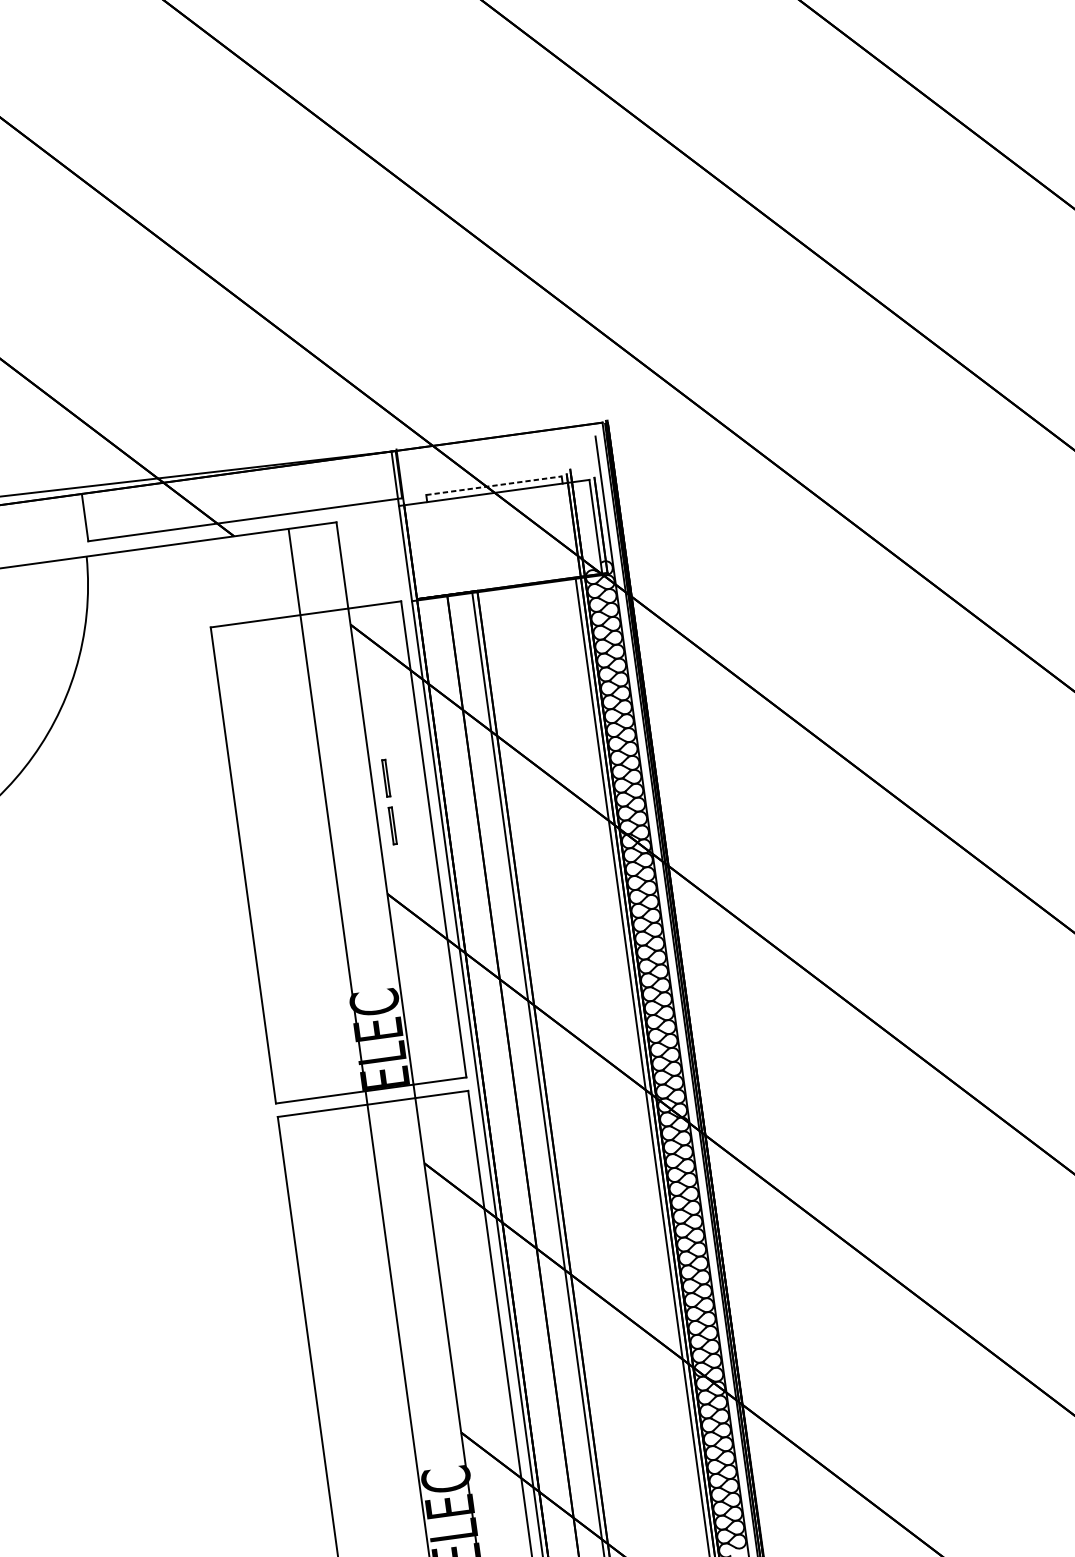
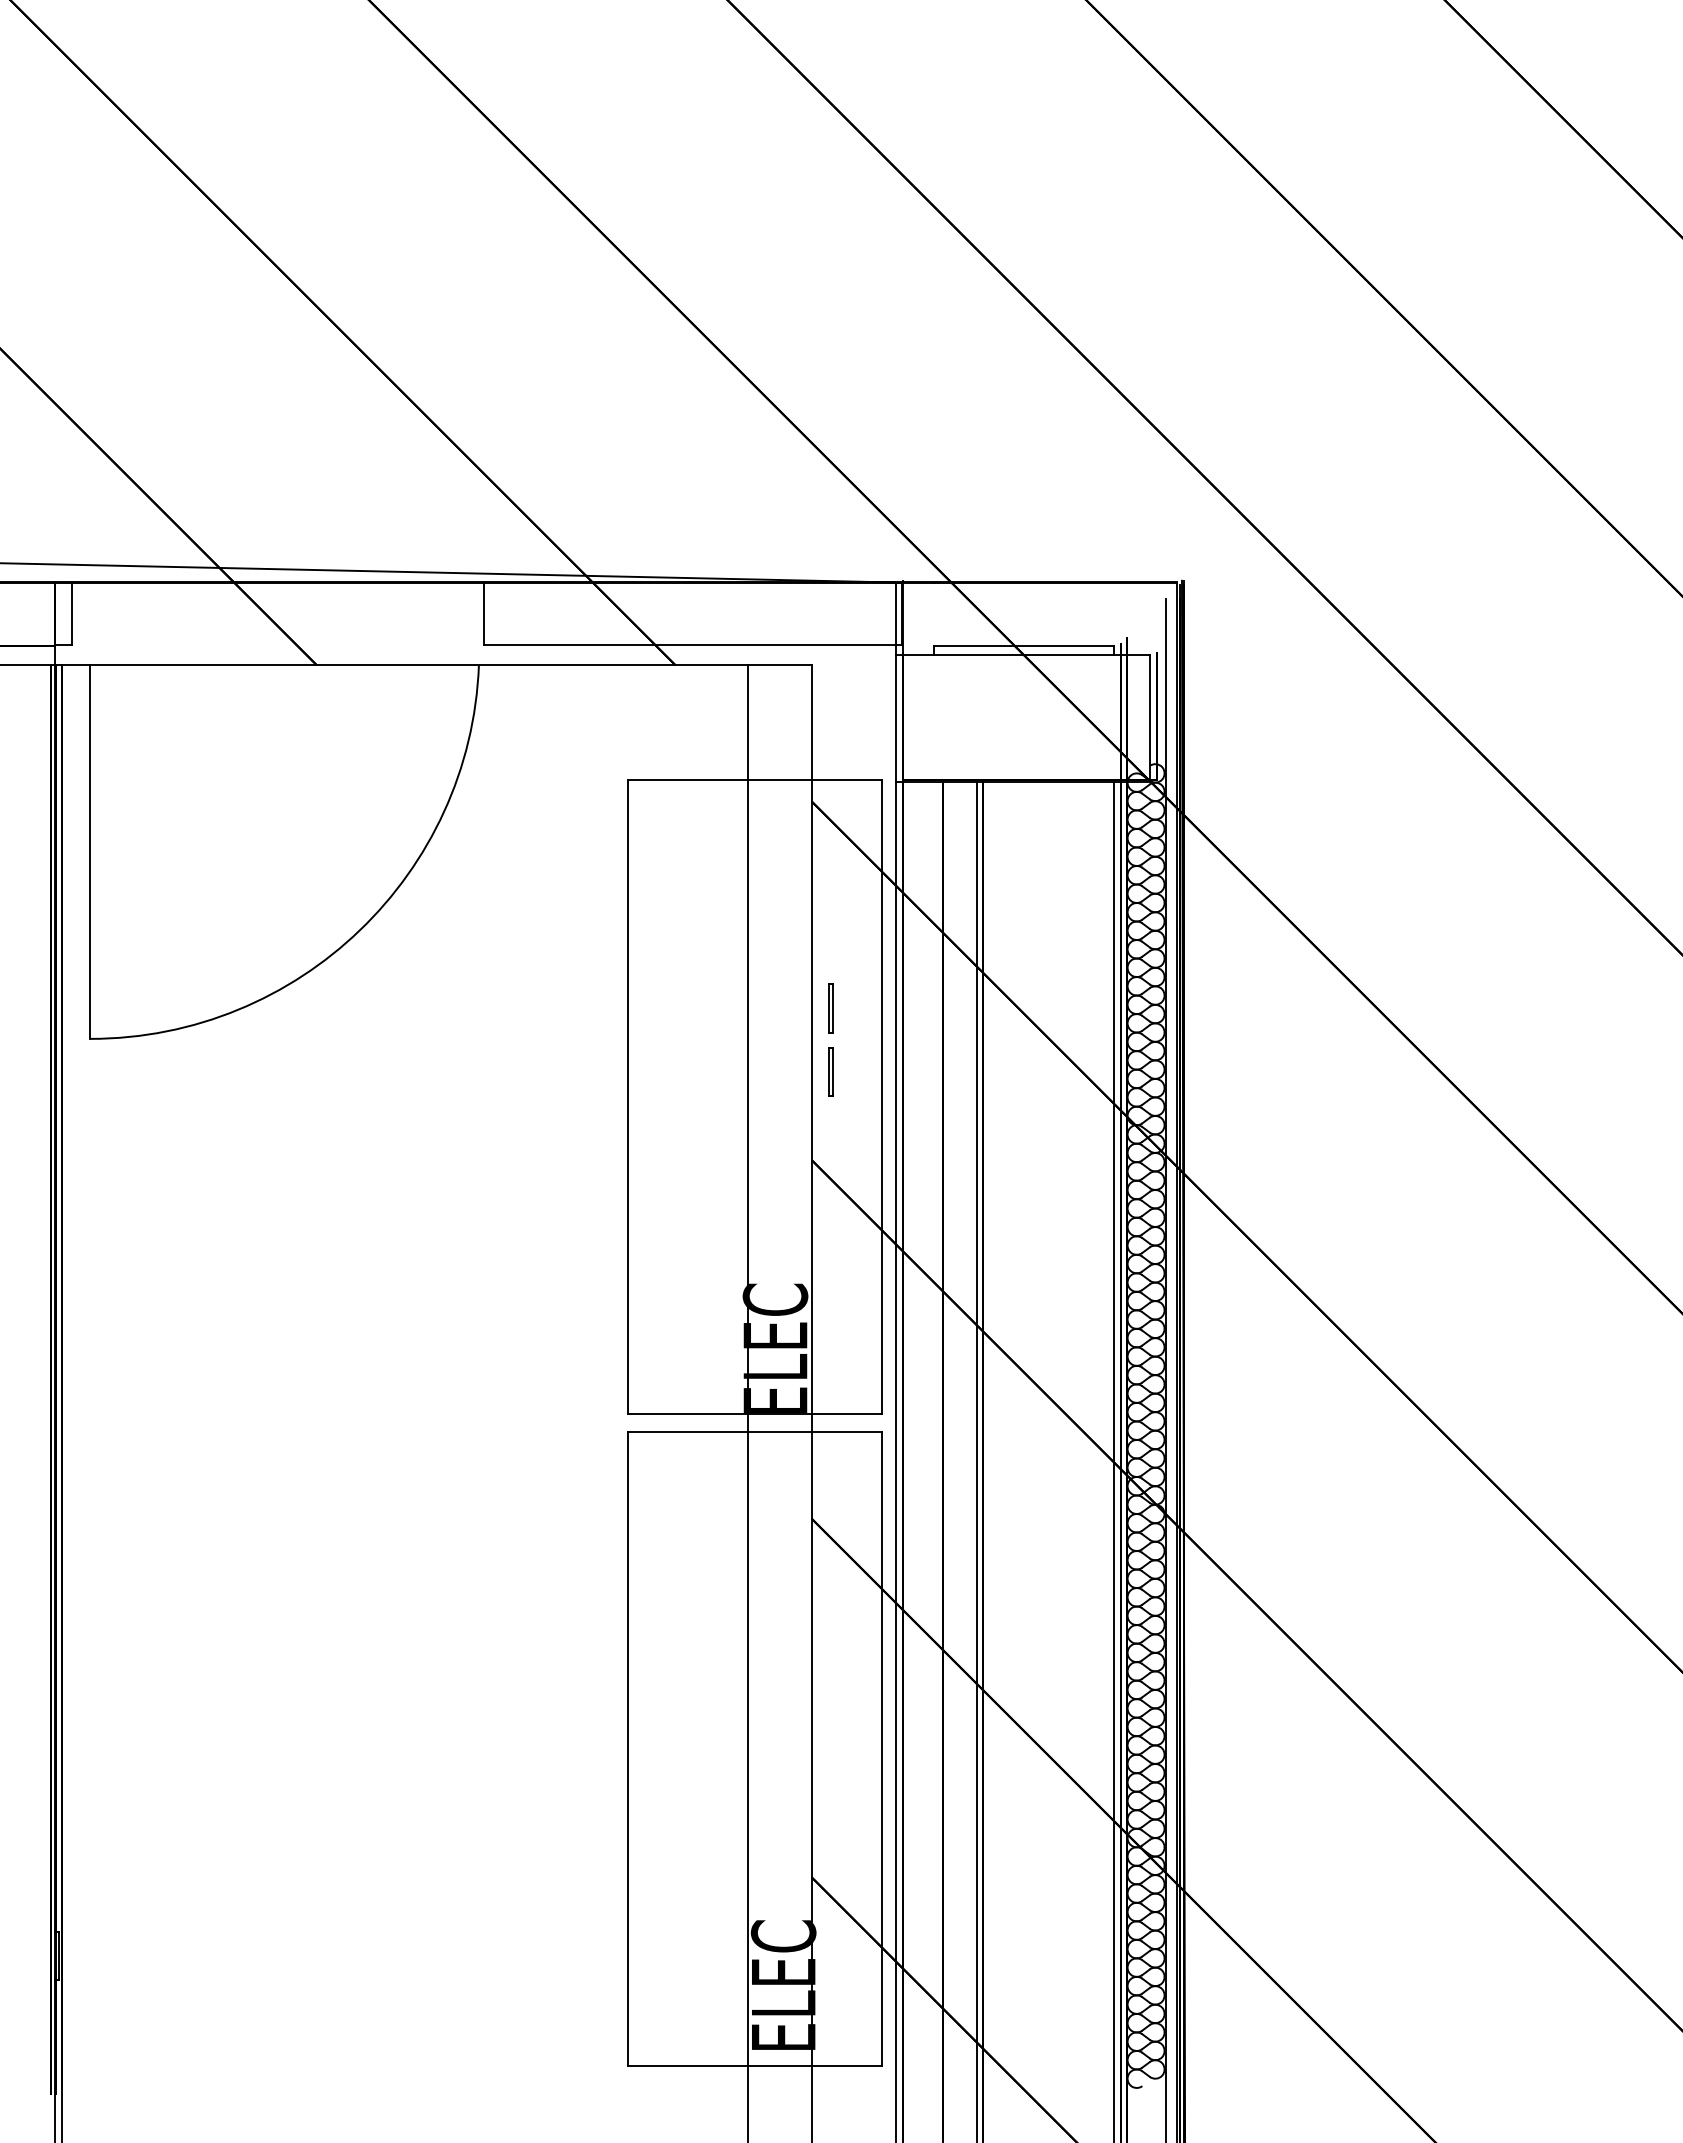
line: (494, 485) -> (1024, 645), dashed -> solid

